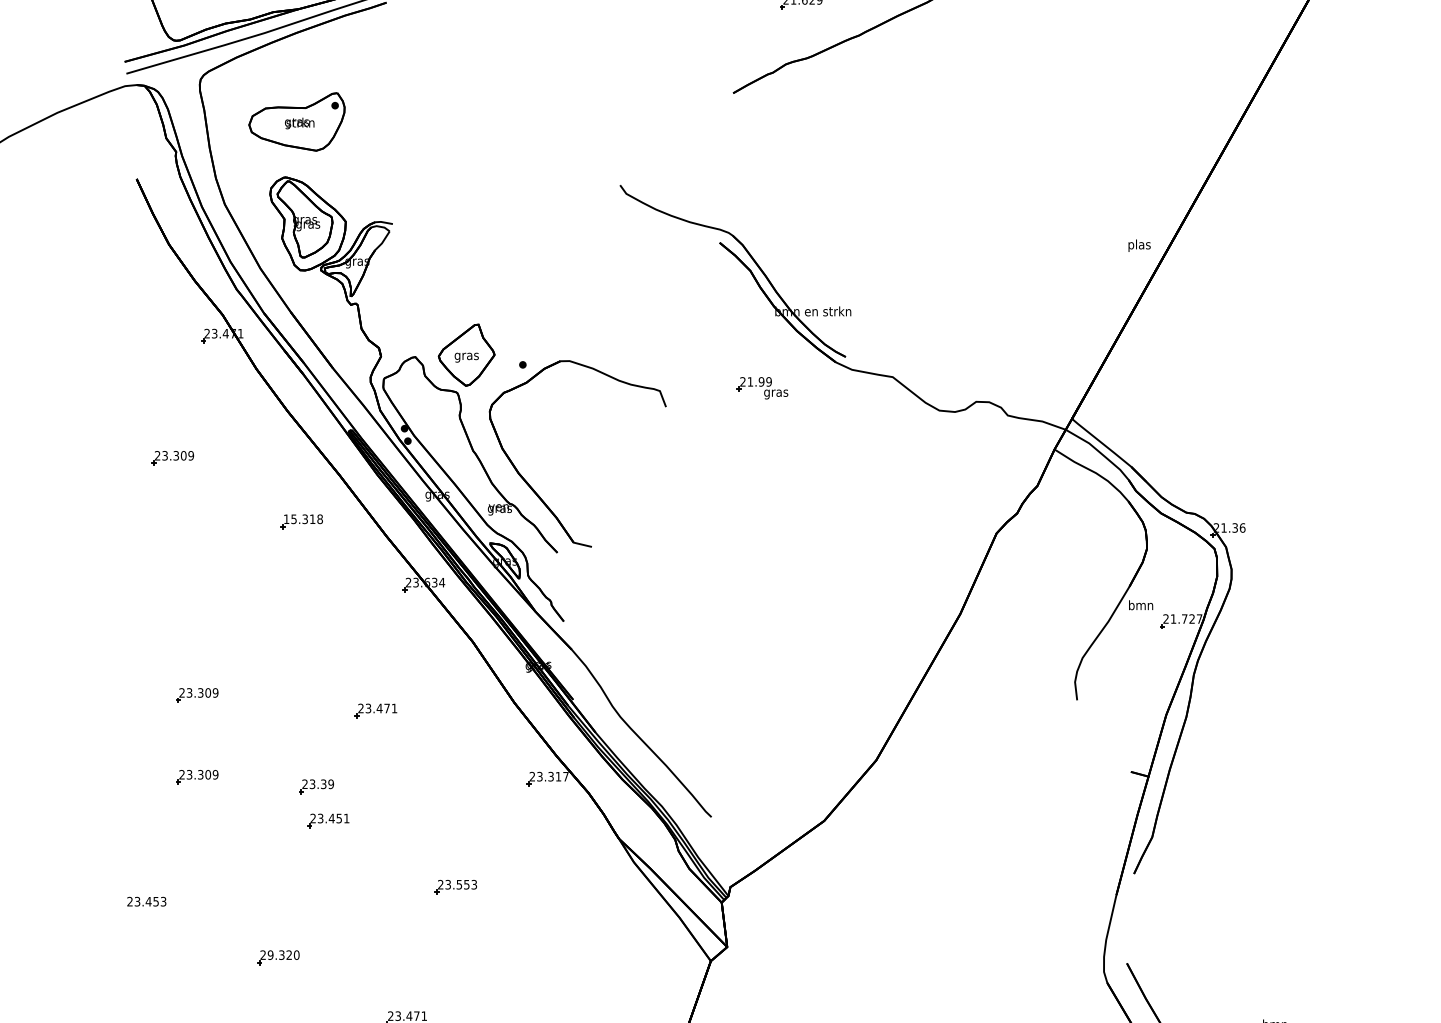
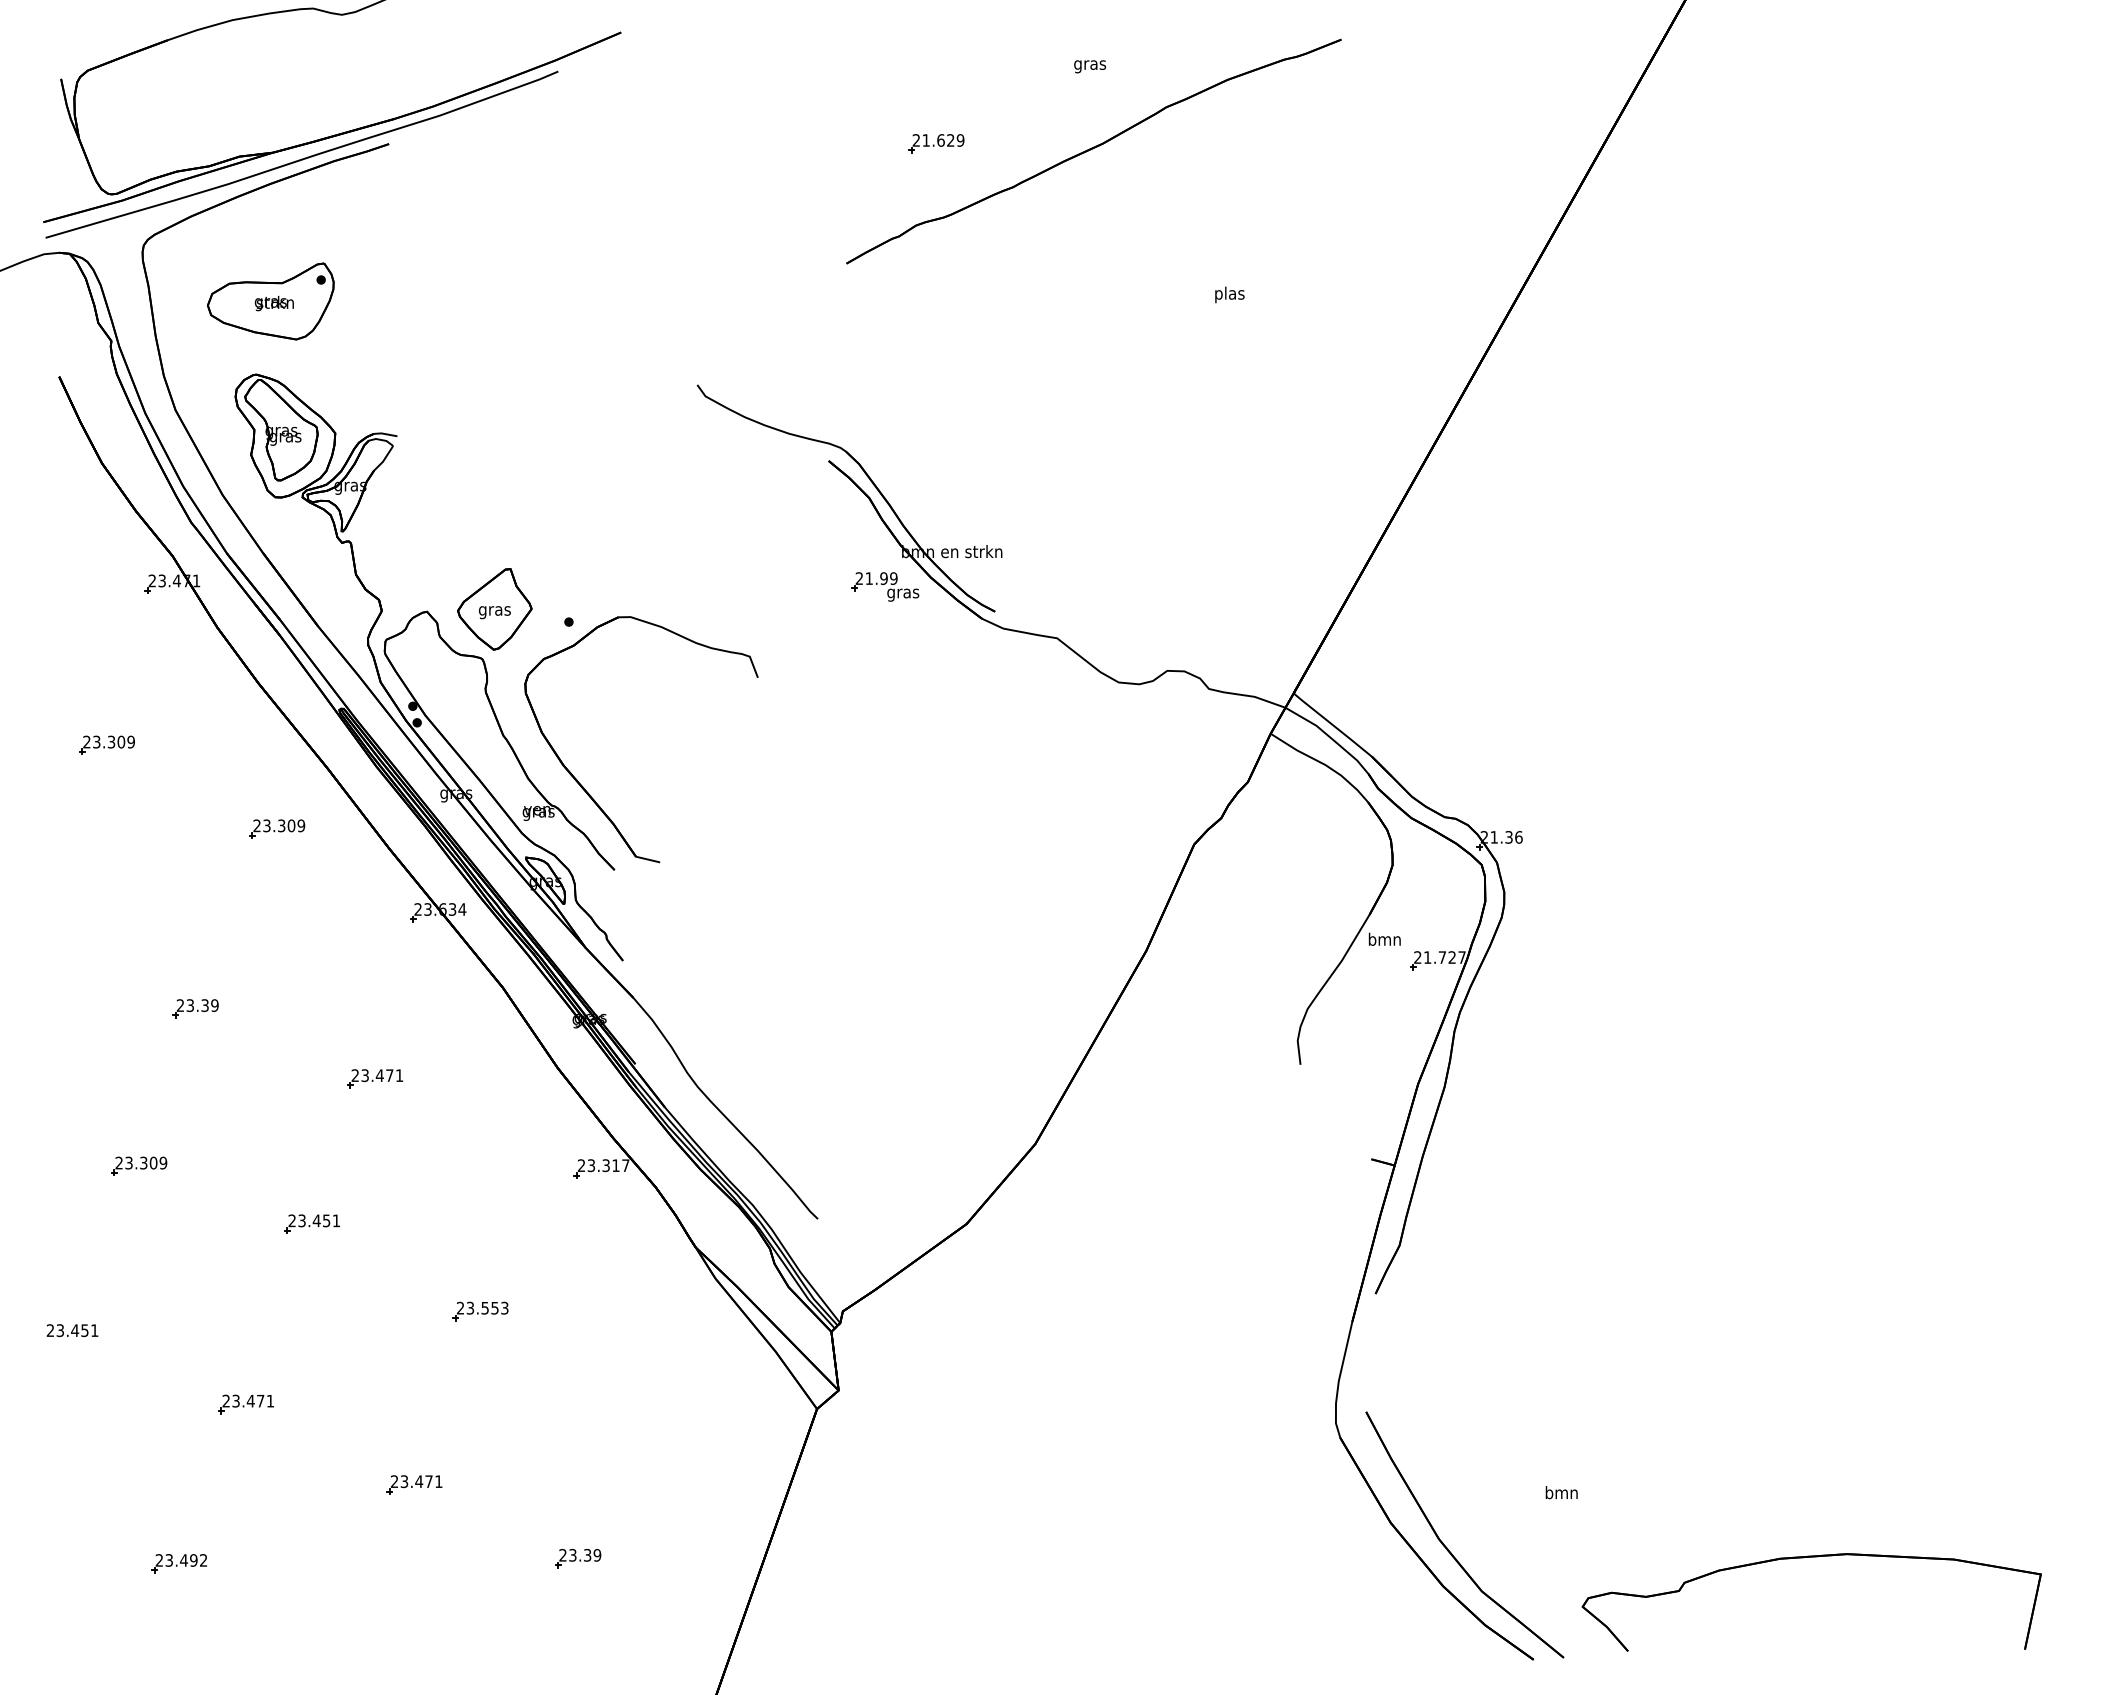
text: (1139, 245) -> (1229, 294), moved
part: (762, 387) -> (885, 586), moved
text: (303, 518) -> (279, 825), 15.318 -> 23.309
part: (197, 694) -> (139, 1057), removed
part: (316, 786) -> (195, 1008), moved
text: (163, 901) -> (94, 1330), 23.453 -> 23.451
text: (283, 954) -> (253, 1400), 29.320 -> 23.471

